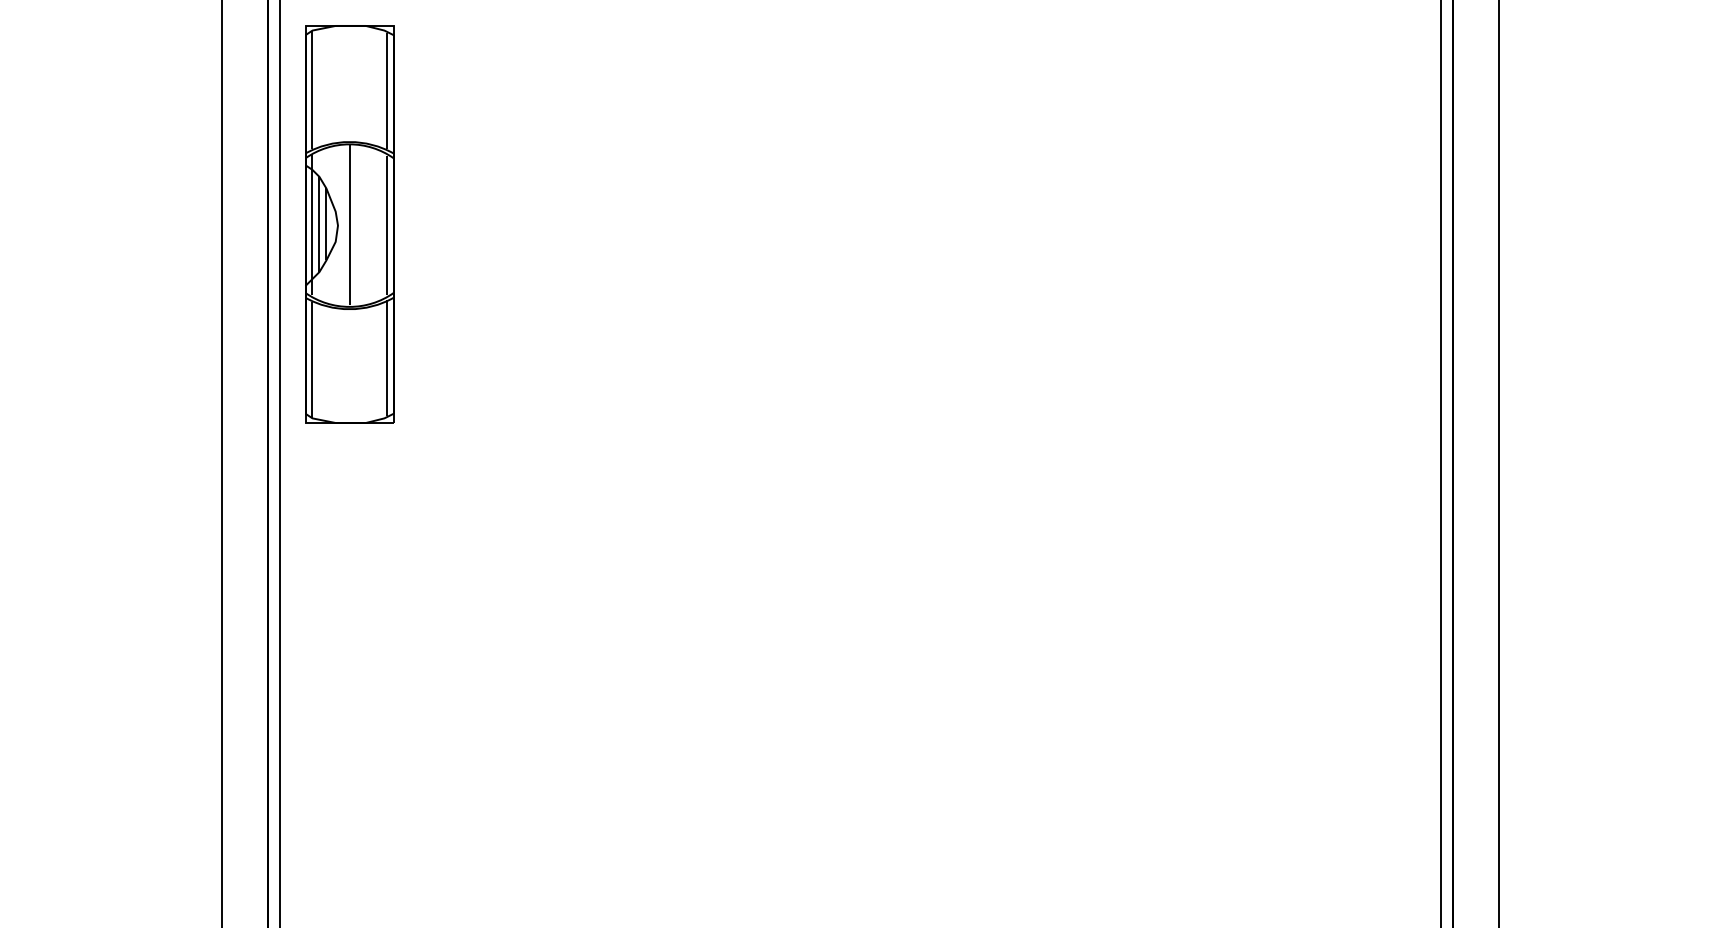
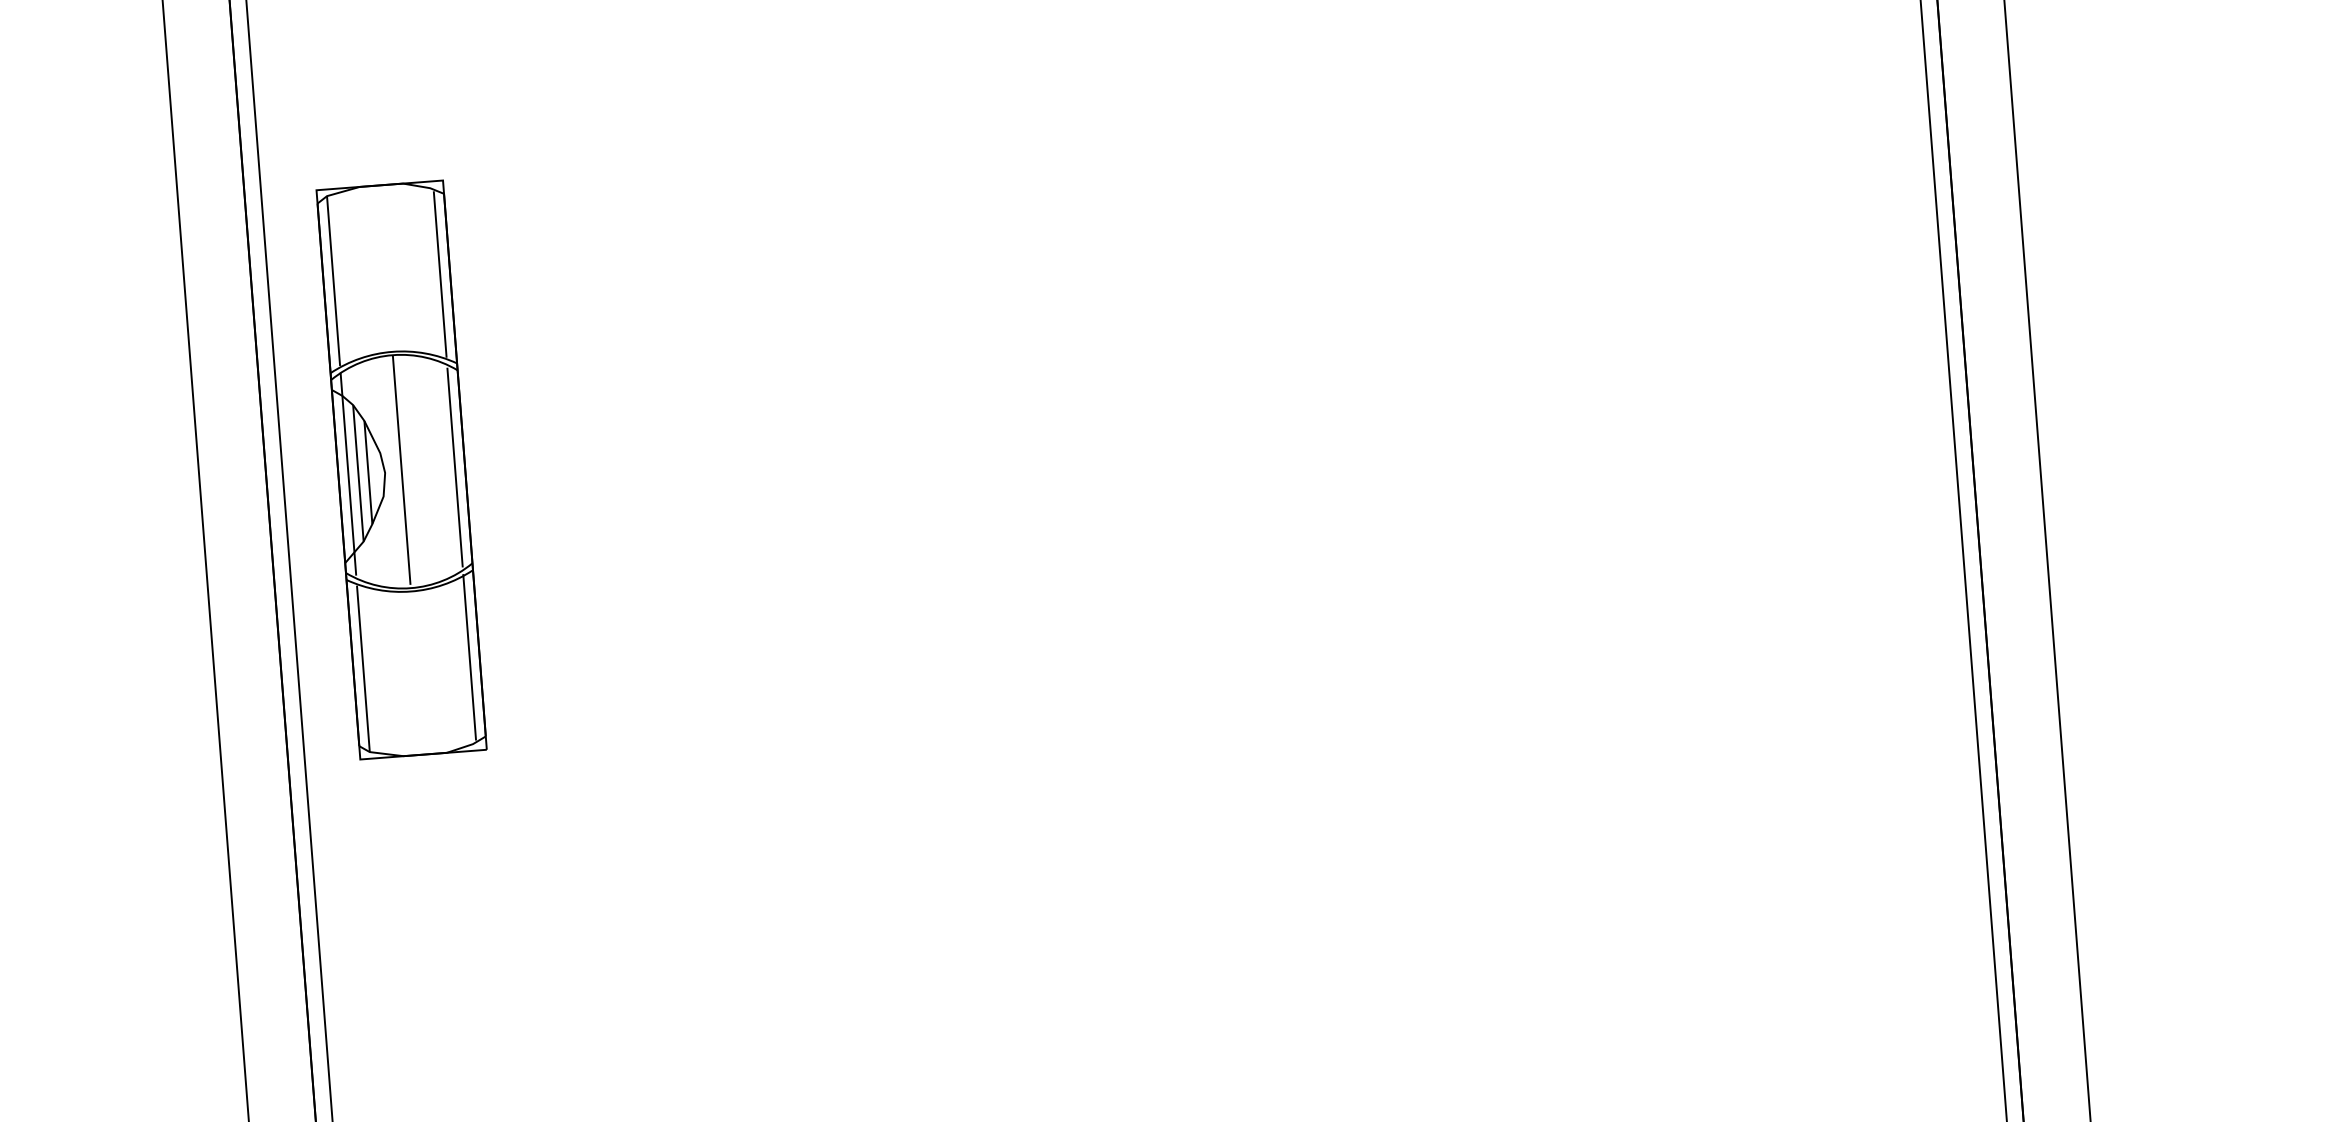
part: (349, 224) -> (401, 470), moved

